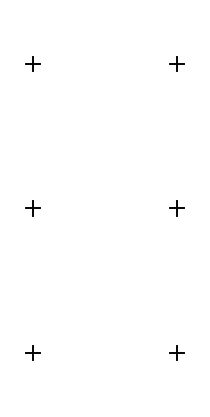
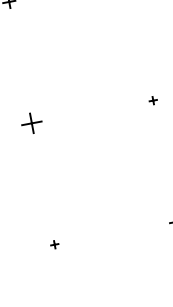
part: (32, 208) -> (31, 123), size x1.6
part: (176, 208) -> (152, 100), size x0.6
part: (32, 352) -> (54, 244), size x0.6

